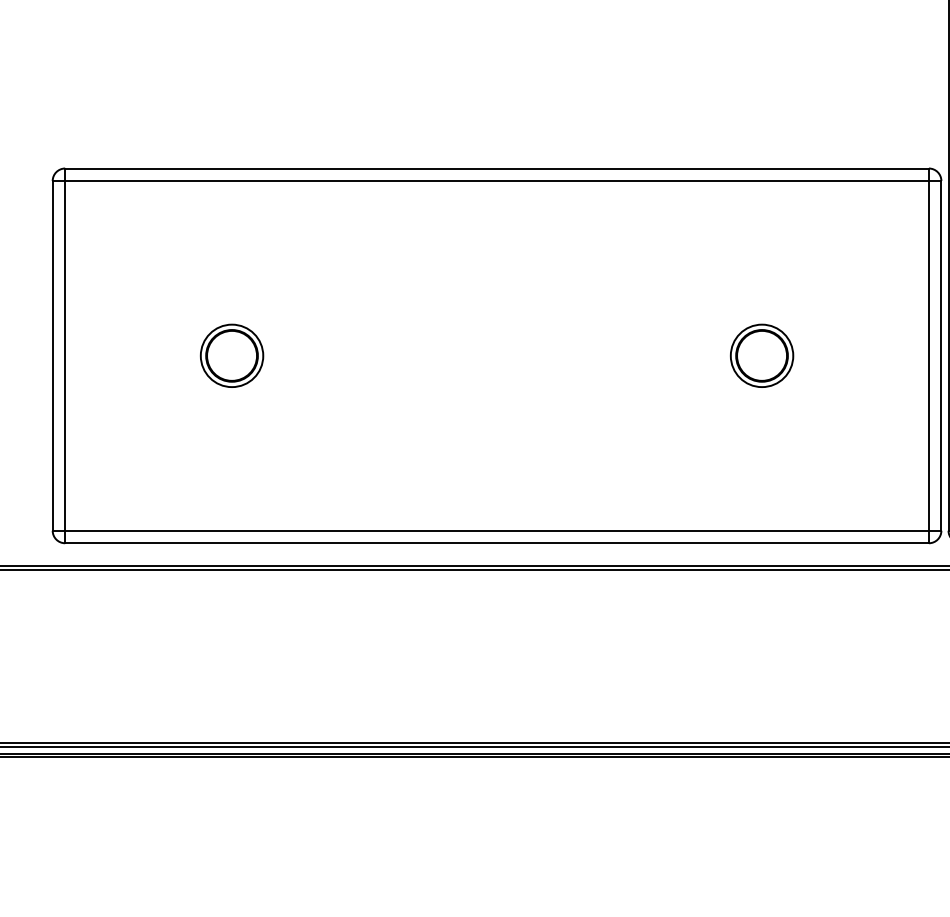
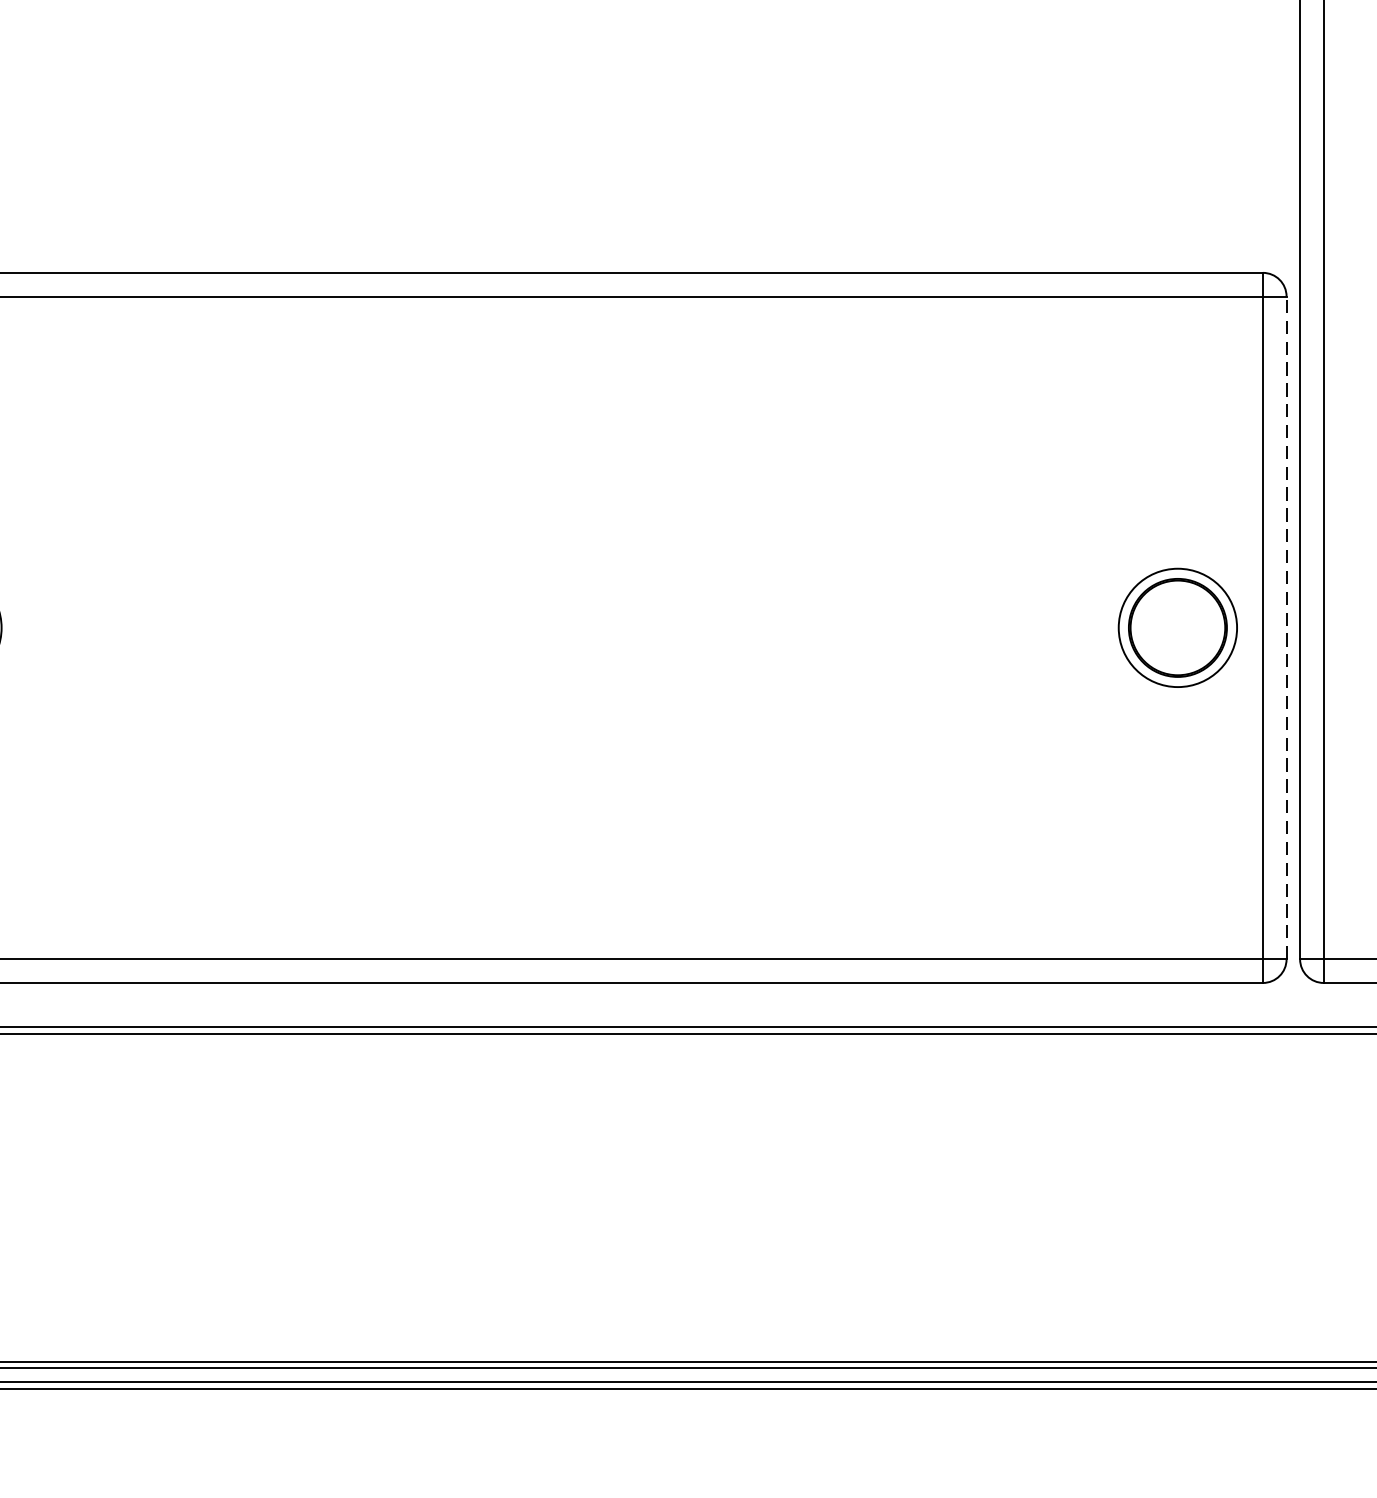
part: (762, 355) -> (1178, 627), moved
line: (941, 355) -> (1286, 627), solid -> dashed

